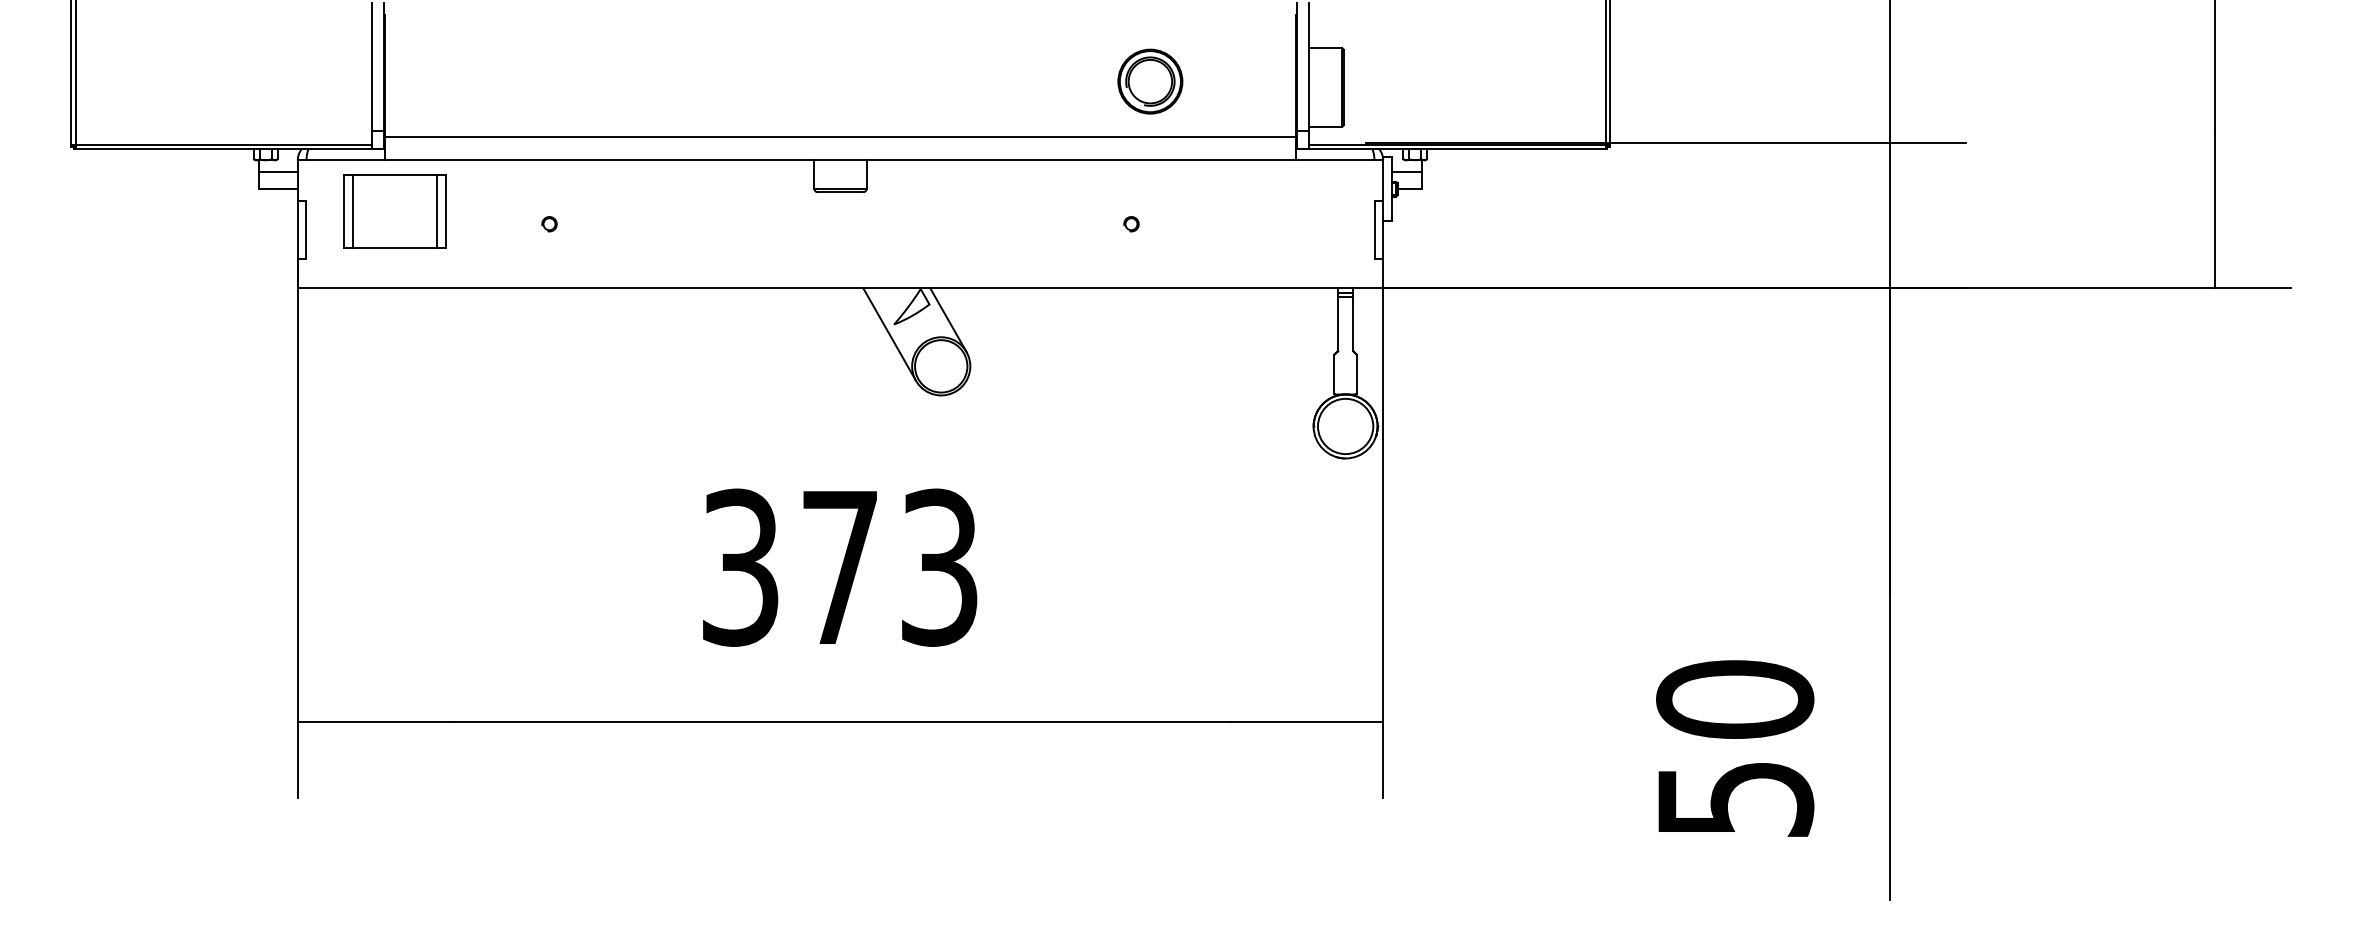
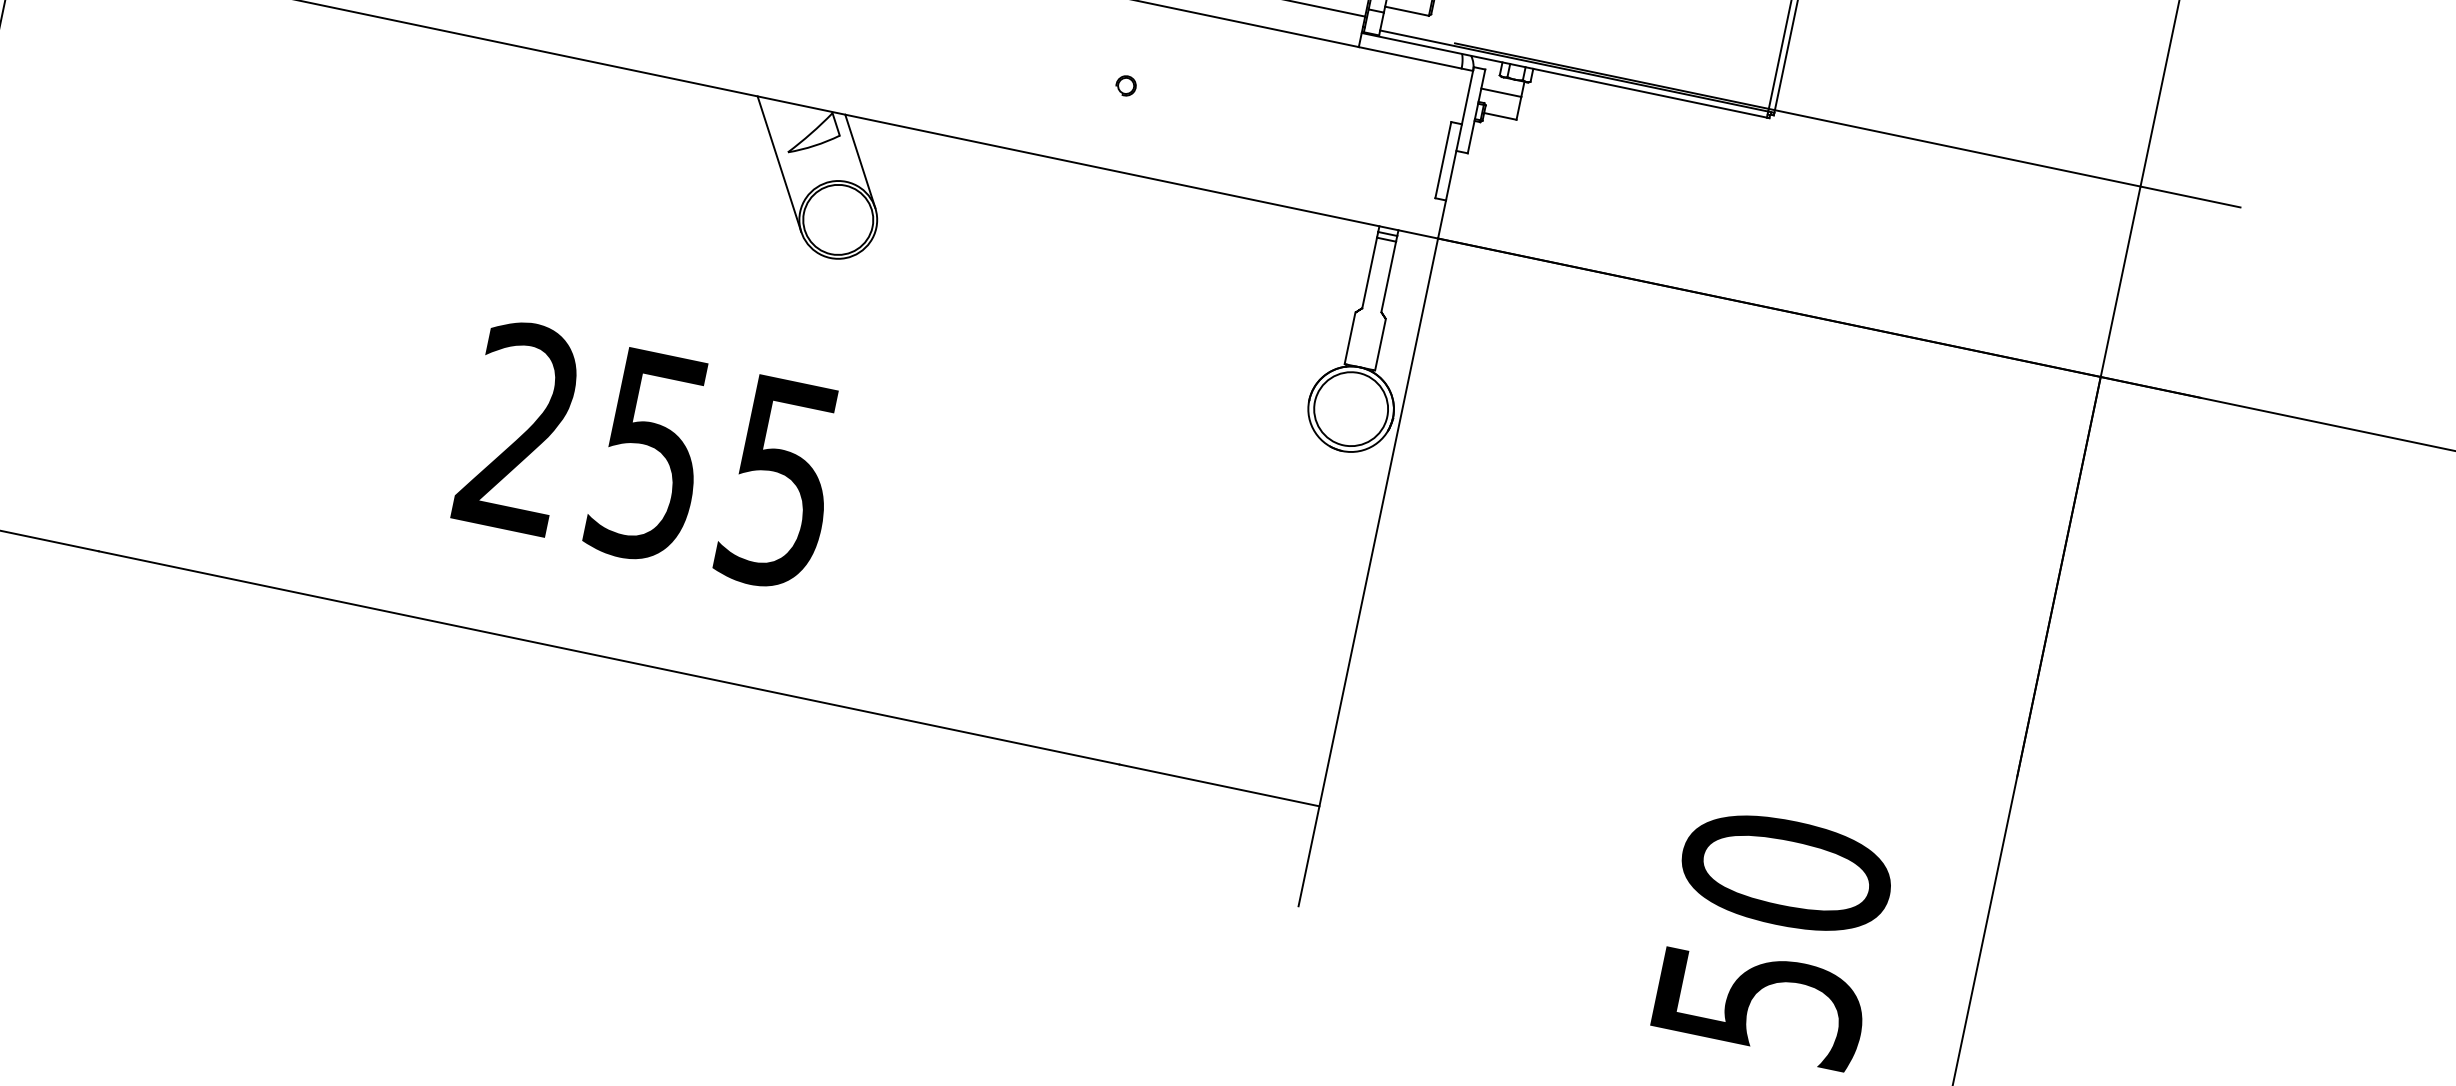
text: (839, 567) -> (650, 455), 373 -> 255

